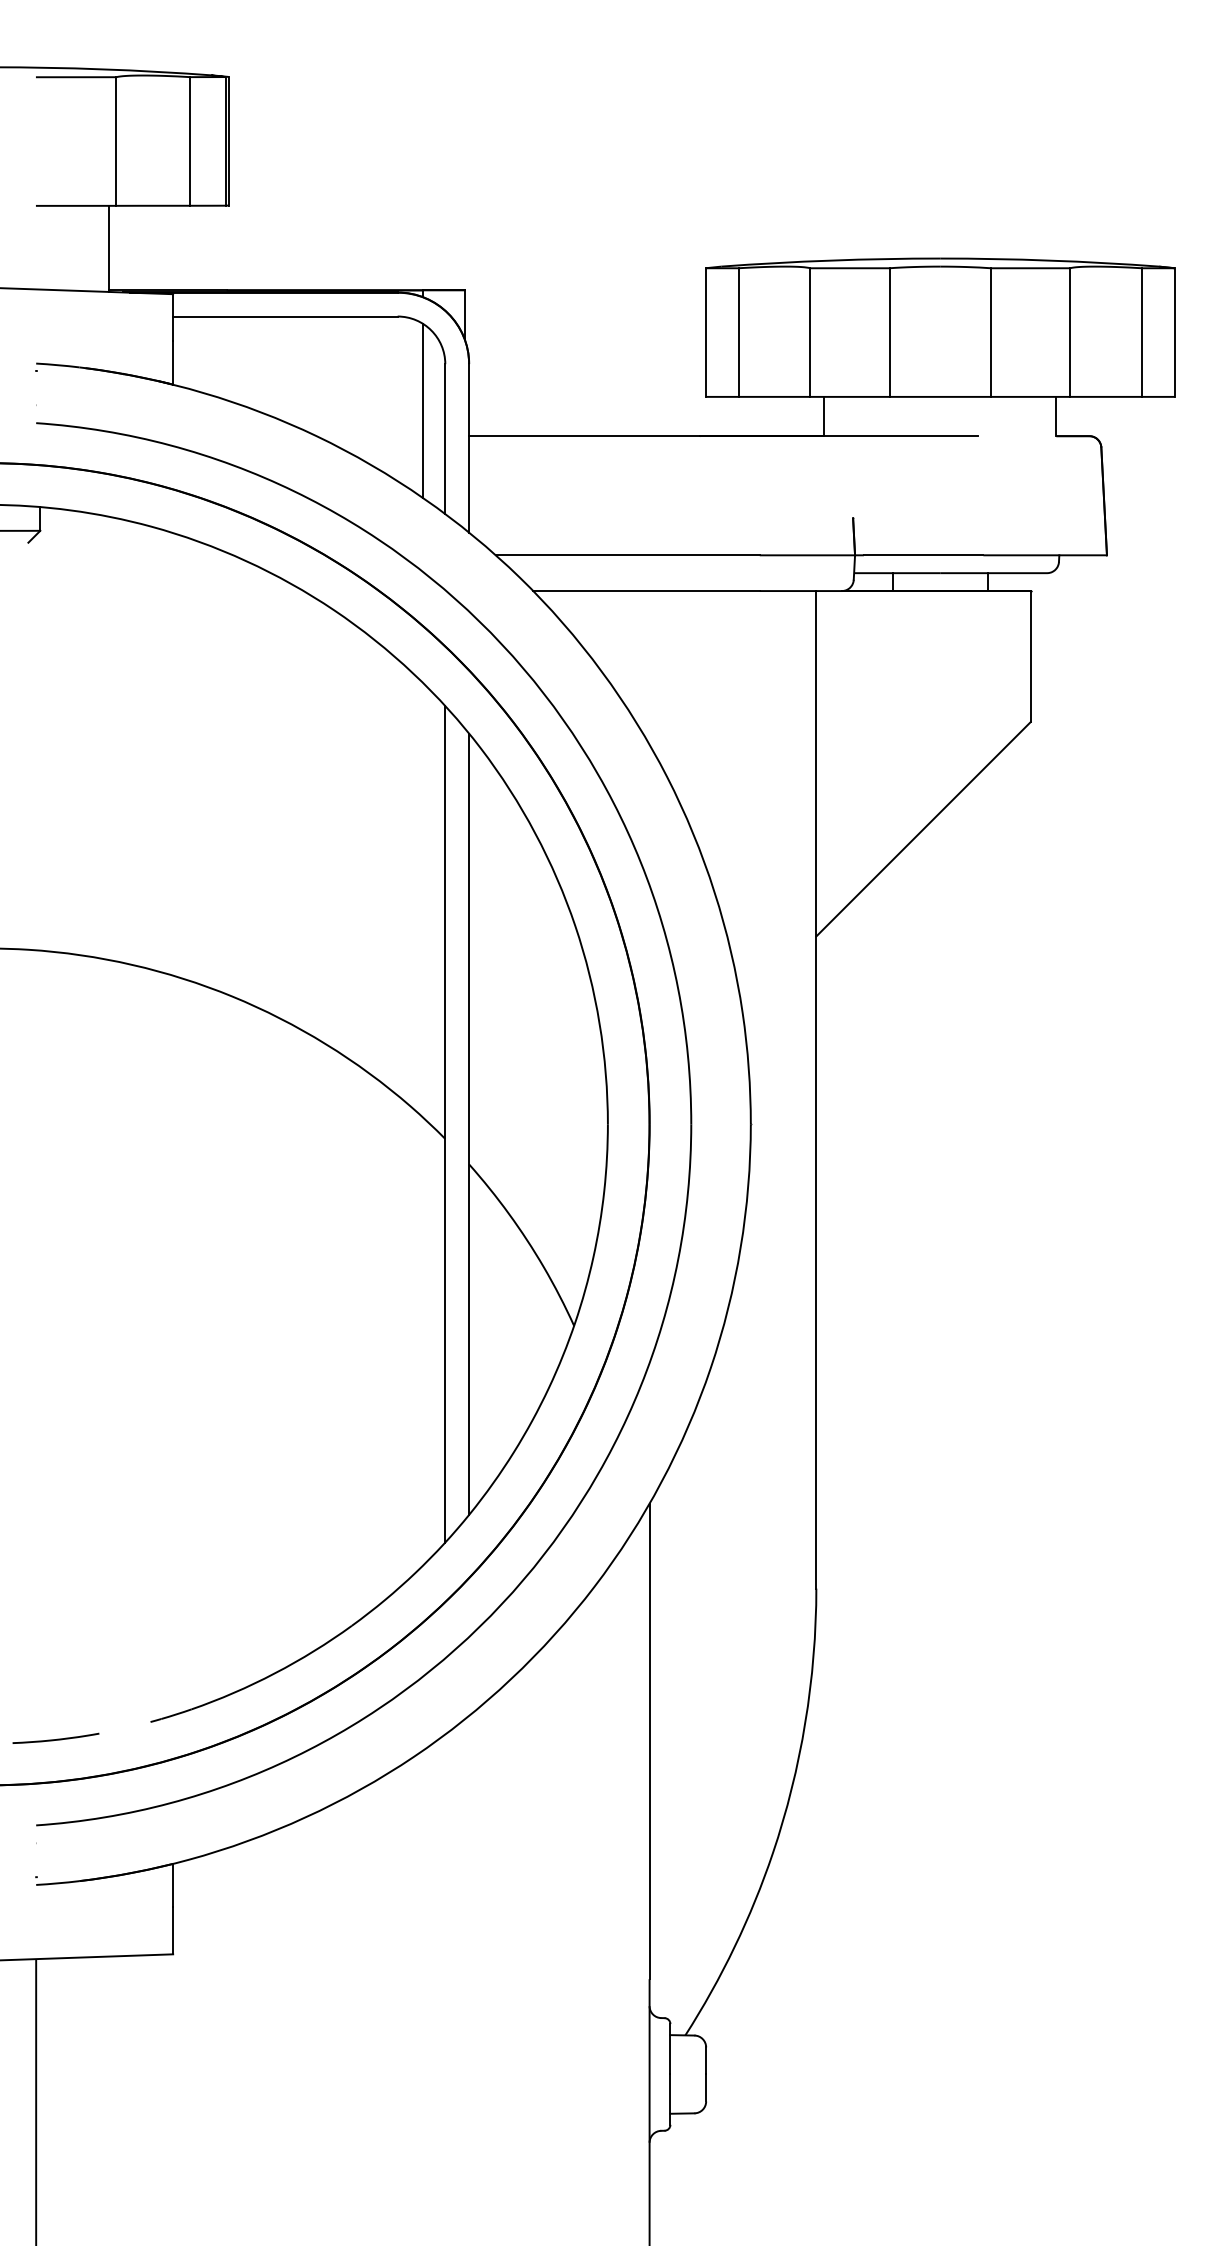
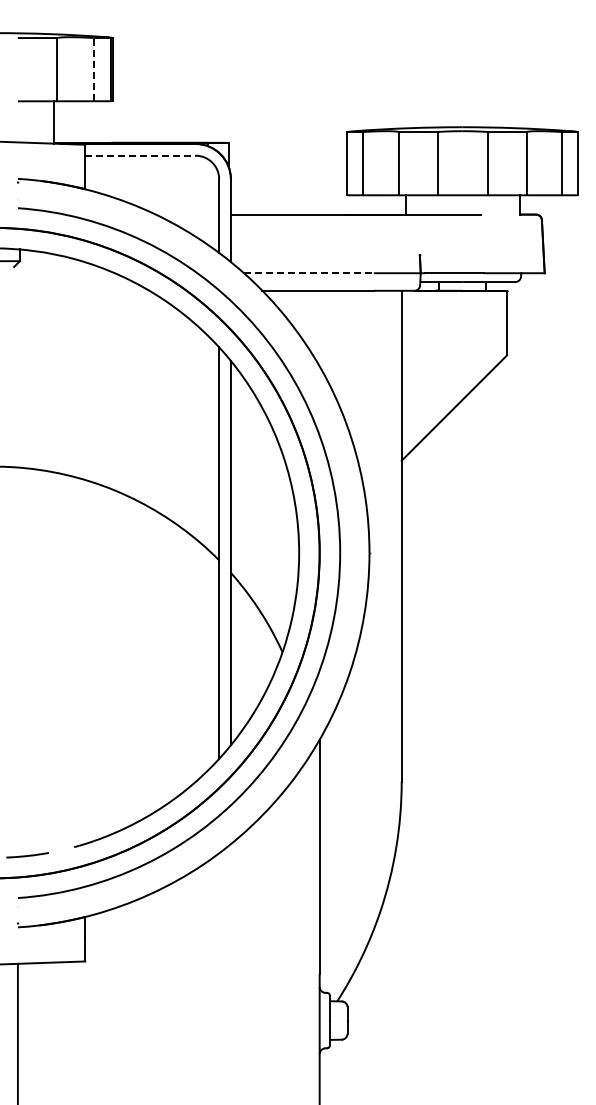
line: (189, 141) -> (93, 69), solid -> dashed
line: (287, 316) -> (141, 155), solid -> dashed
line: (423, 411) -> (208, 202), removed
line: (626, 555) -> (308, 273), solid -> dashed

